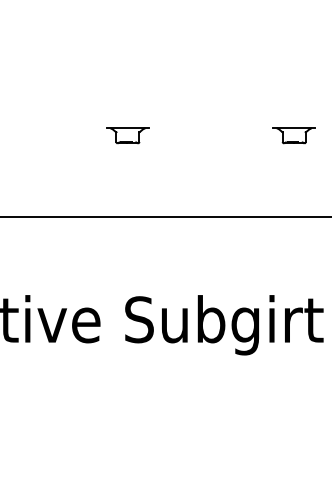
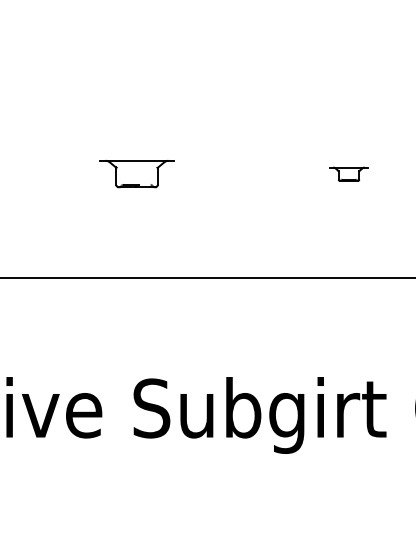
part: (127, 135) -> (136, 173), size x1.4
part: (293, 135) -> (348, 173), size x0.7

